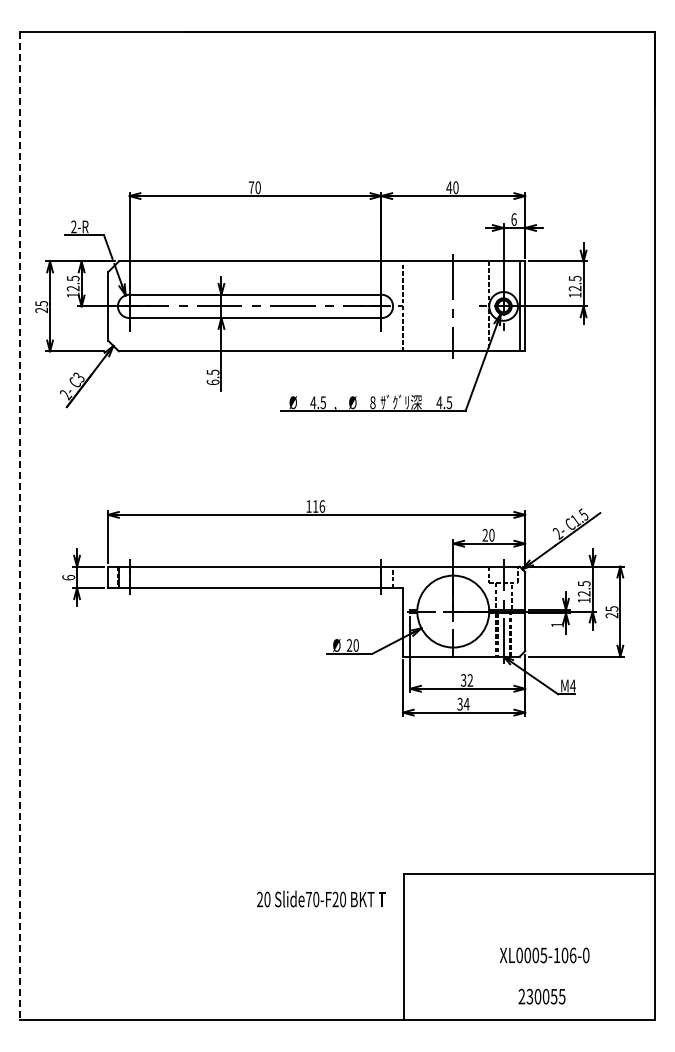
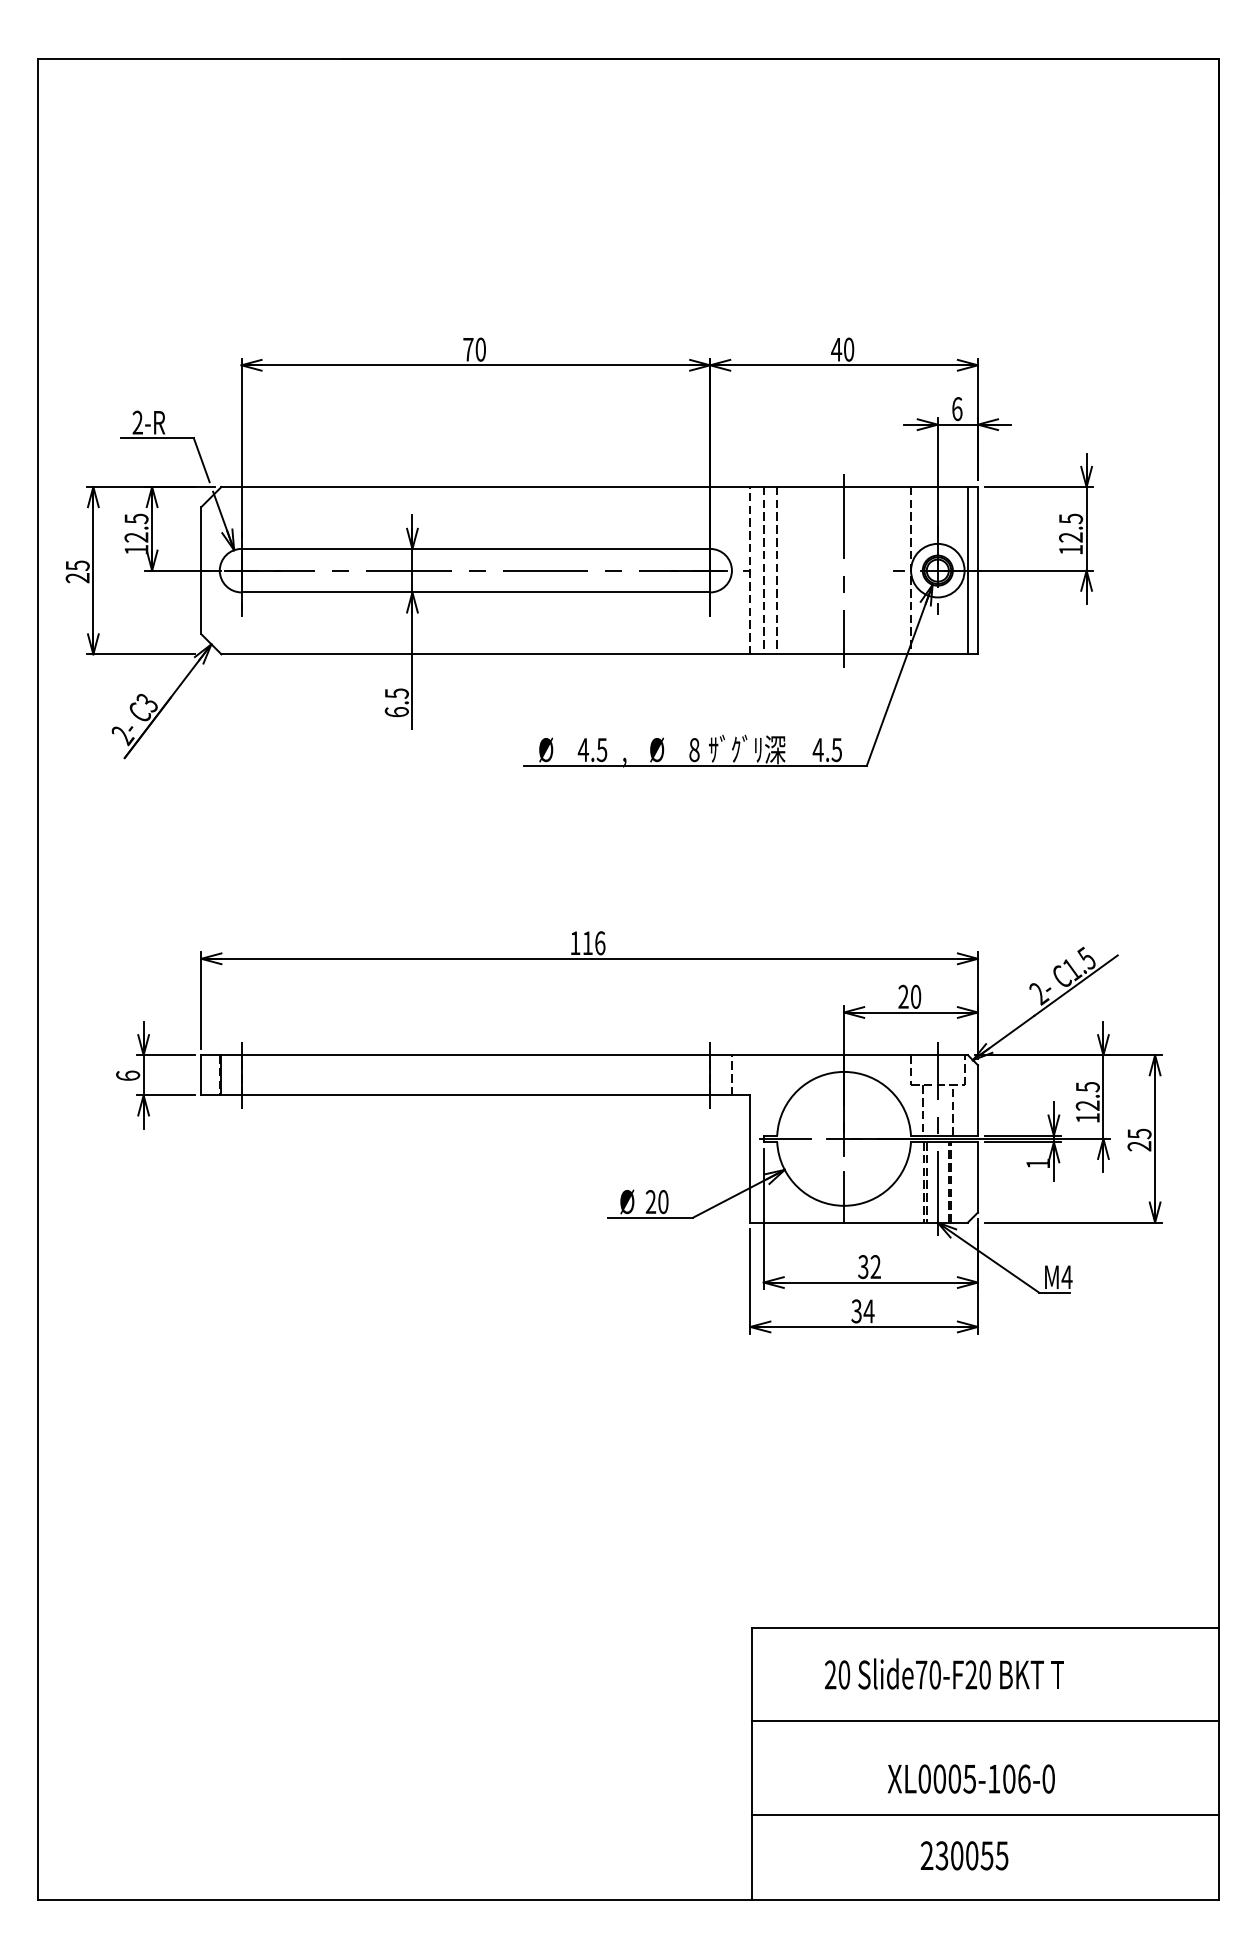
line: (410, 306) -> (764, 570), added
line: (417, 306) -> (777, 570), added
line: (20, 526) -> (38, 980), dashed -> solid
text: (321, 898) -> (945, 1673), moved
line: (529, 924) -> (985, 1721), added
text: (544, 955) -> (971, 1779), moved
line: (529, 974) -> (985, 1814), added
text: (541, 996) -> (963, 1855), moved

